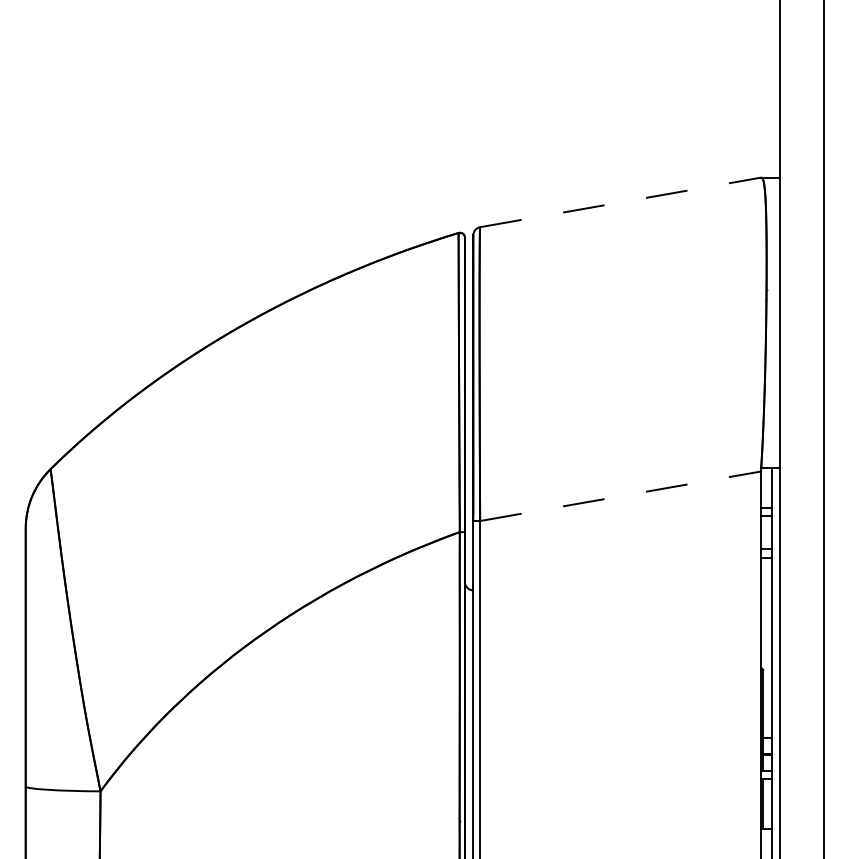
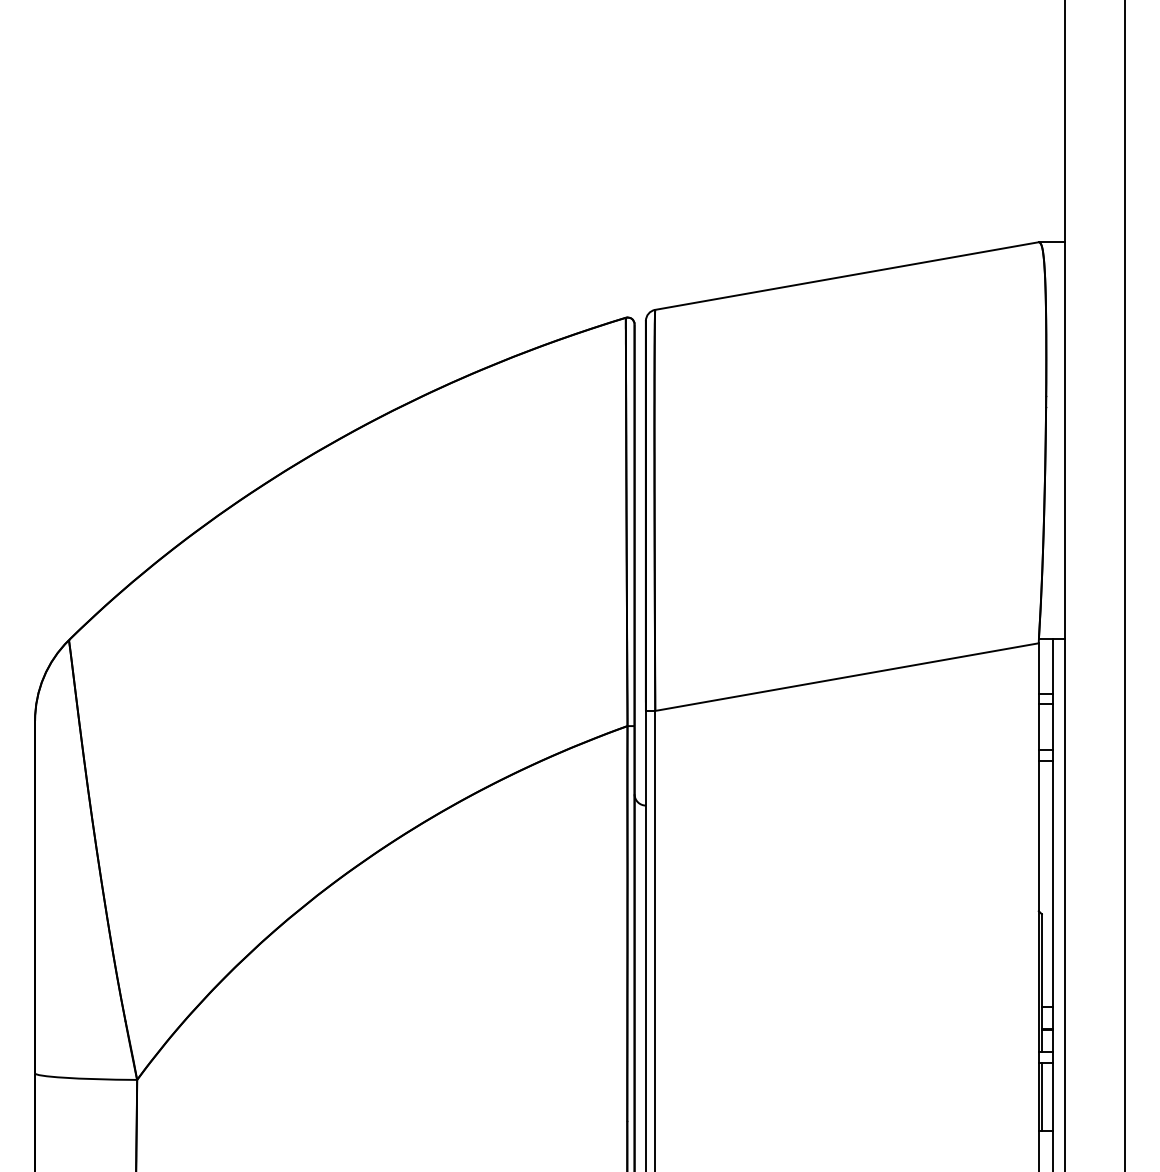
line: (620, 202) -> (846, 276), dashed -> solid
line: (620, 496) -> (846, 677), dashed -> solid

